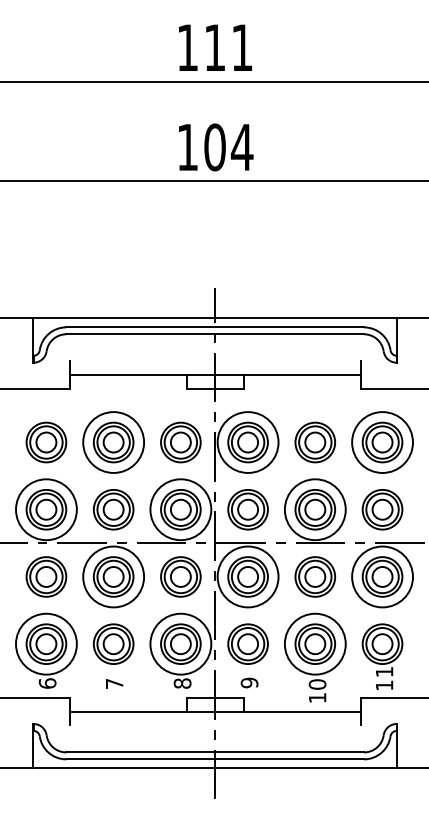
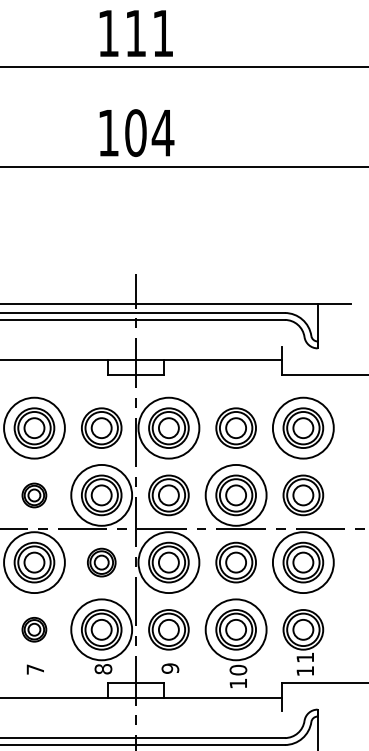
part: (113, 509) -> (34, 495), size x0.6
part: (180, 576) -> (101, 562), size x0.7
part: (113, 643) -> (34, 629), size x0.6

